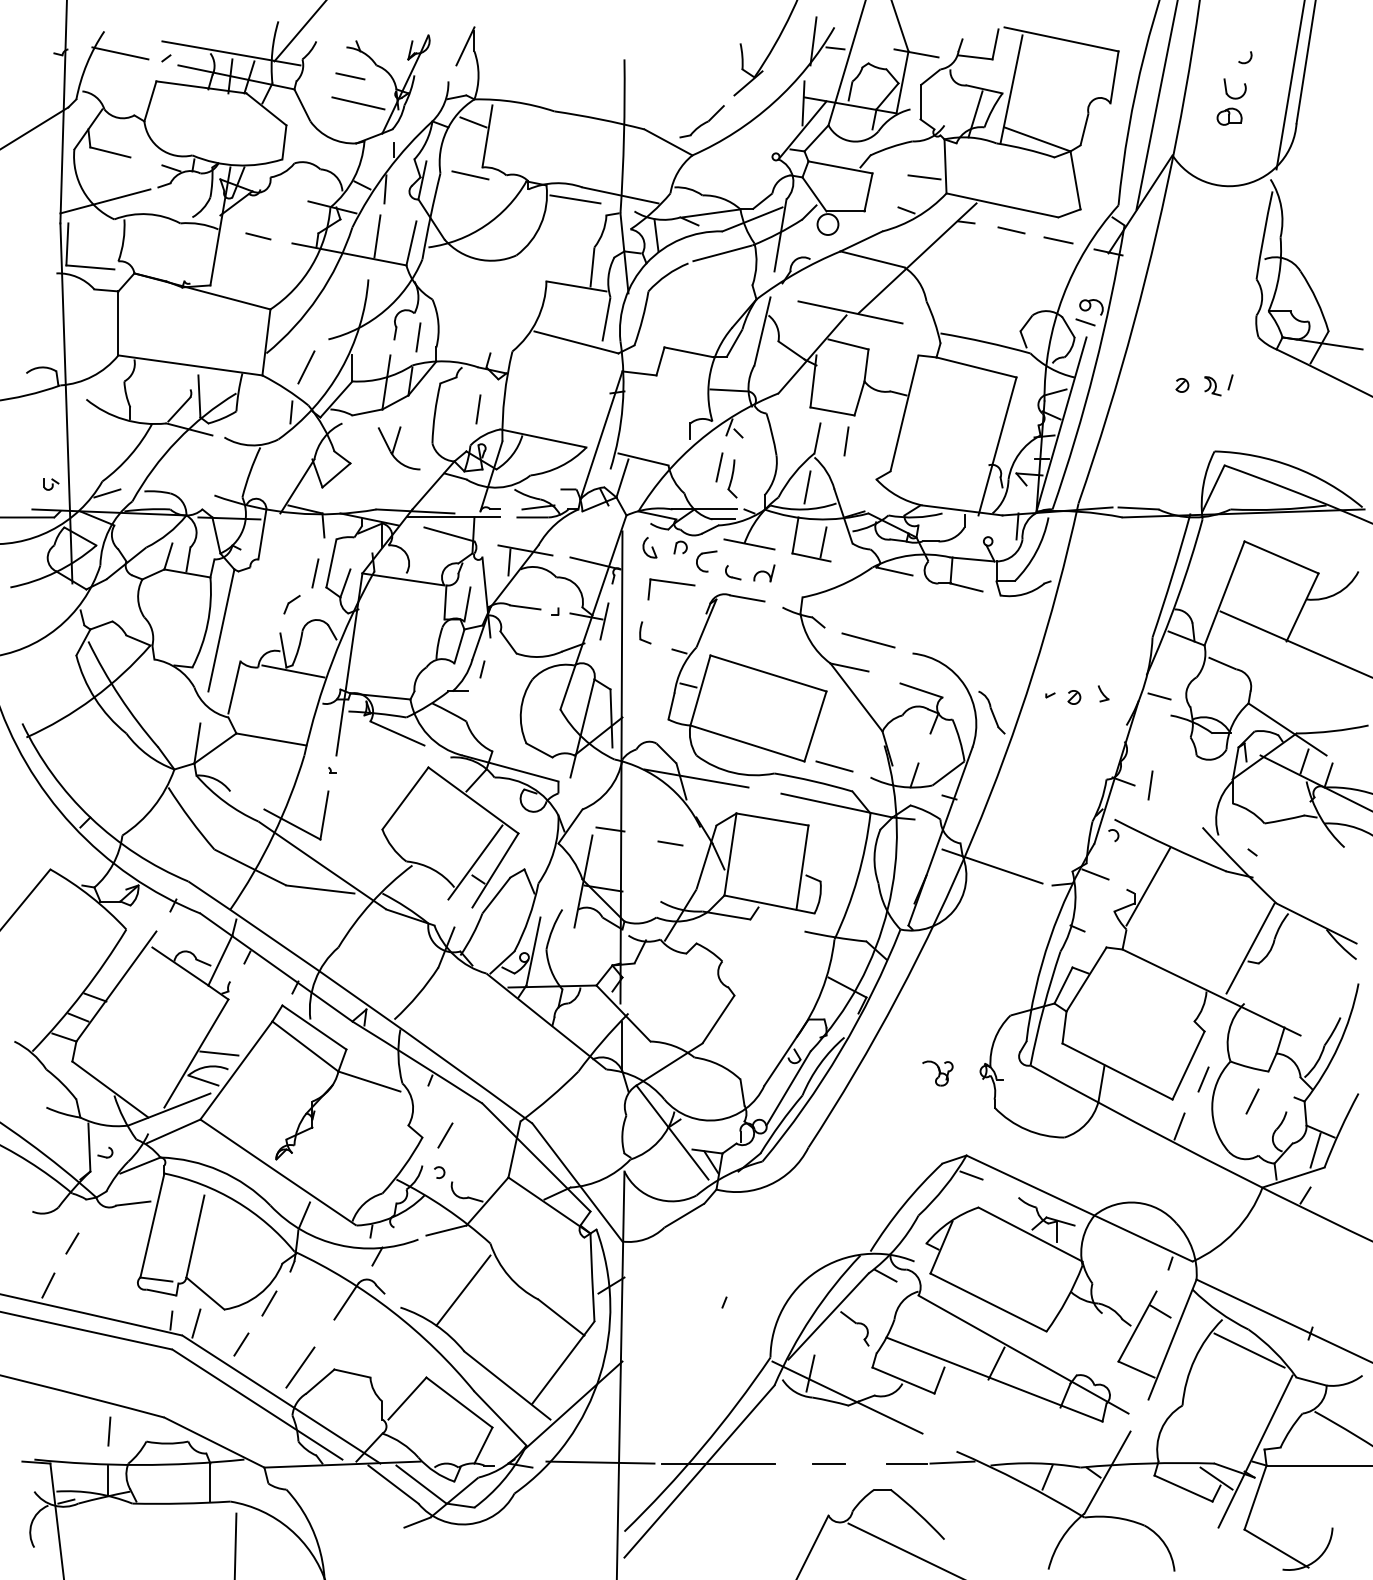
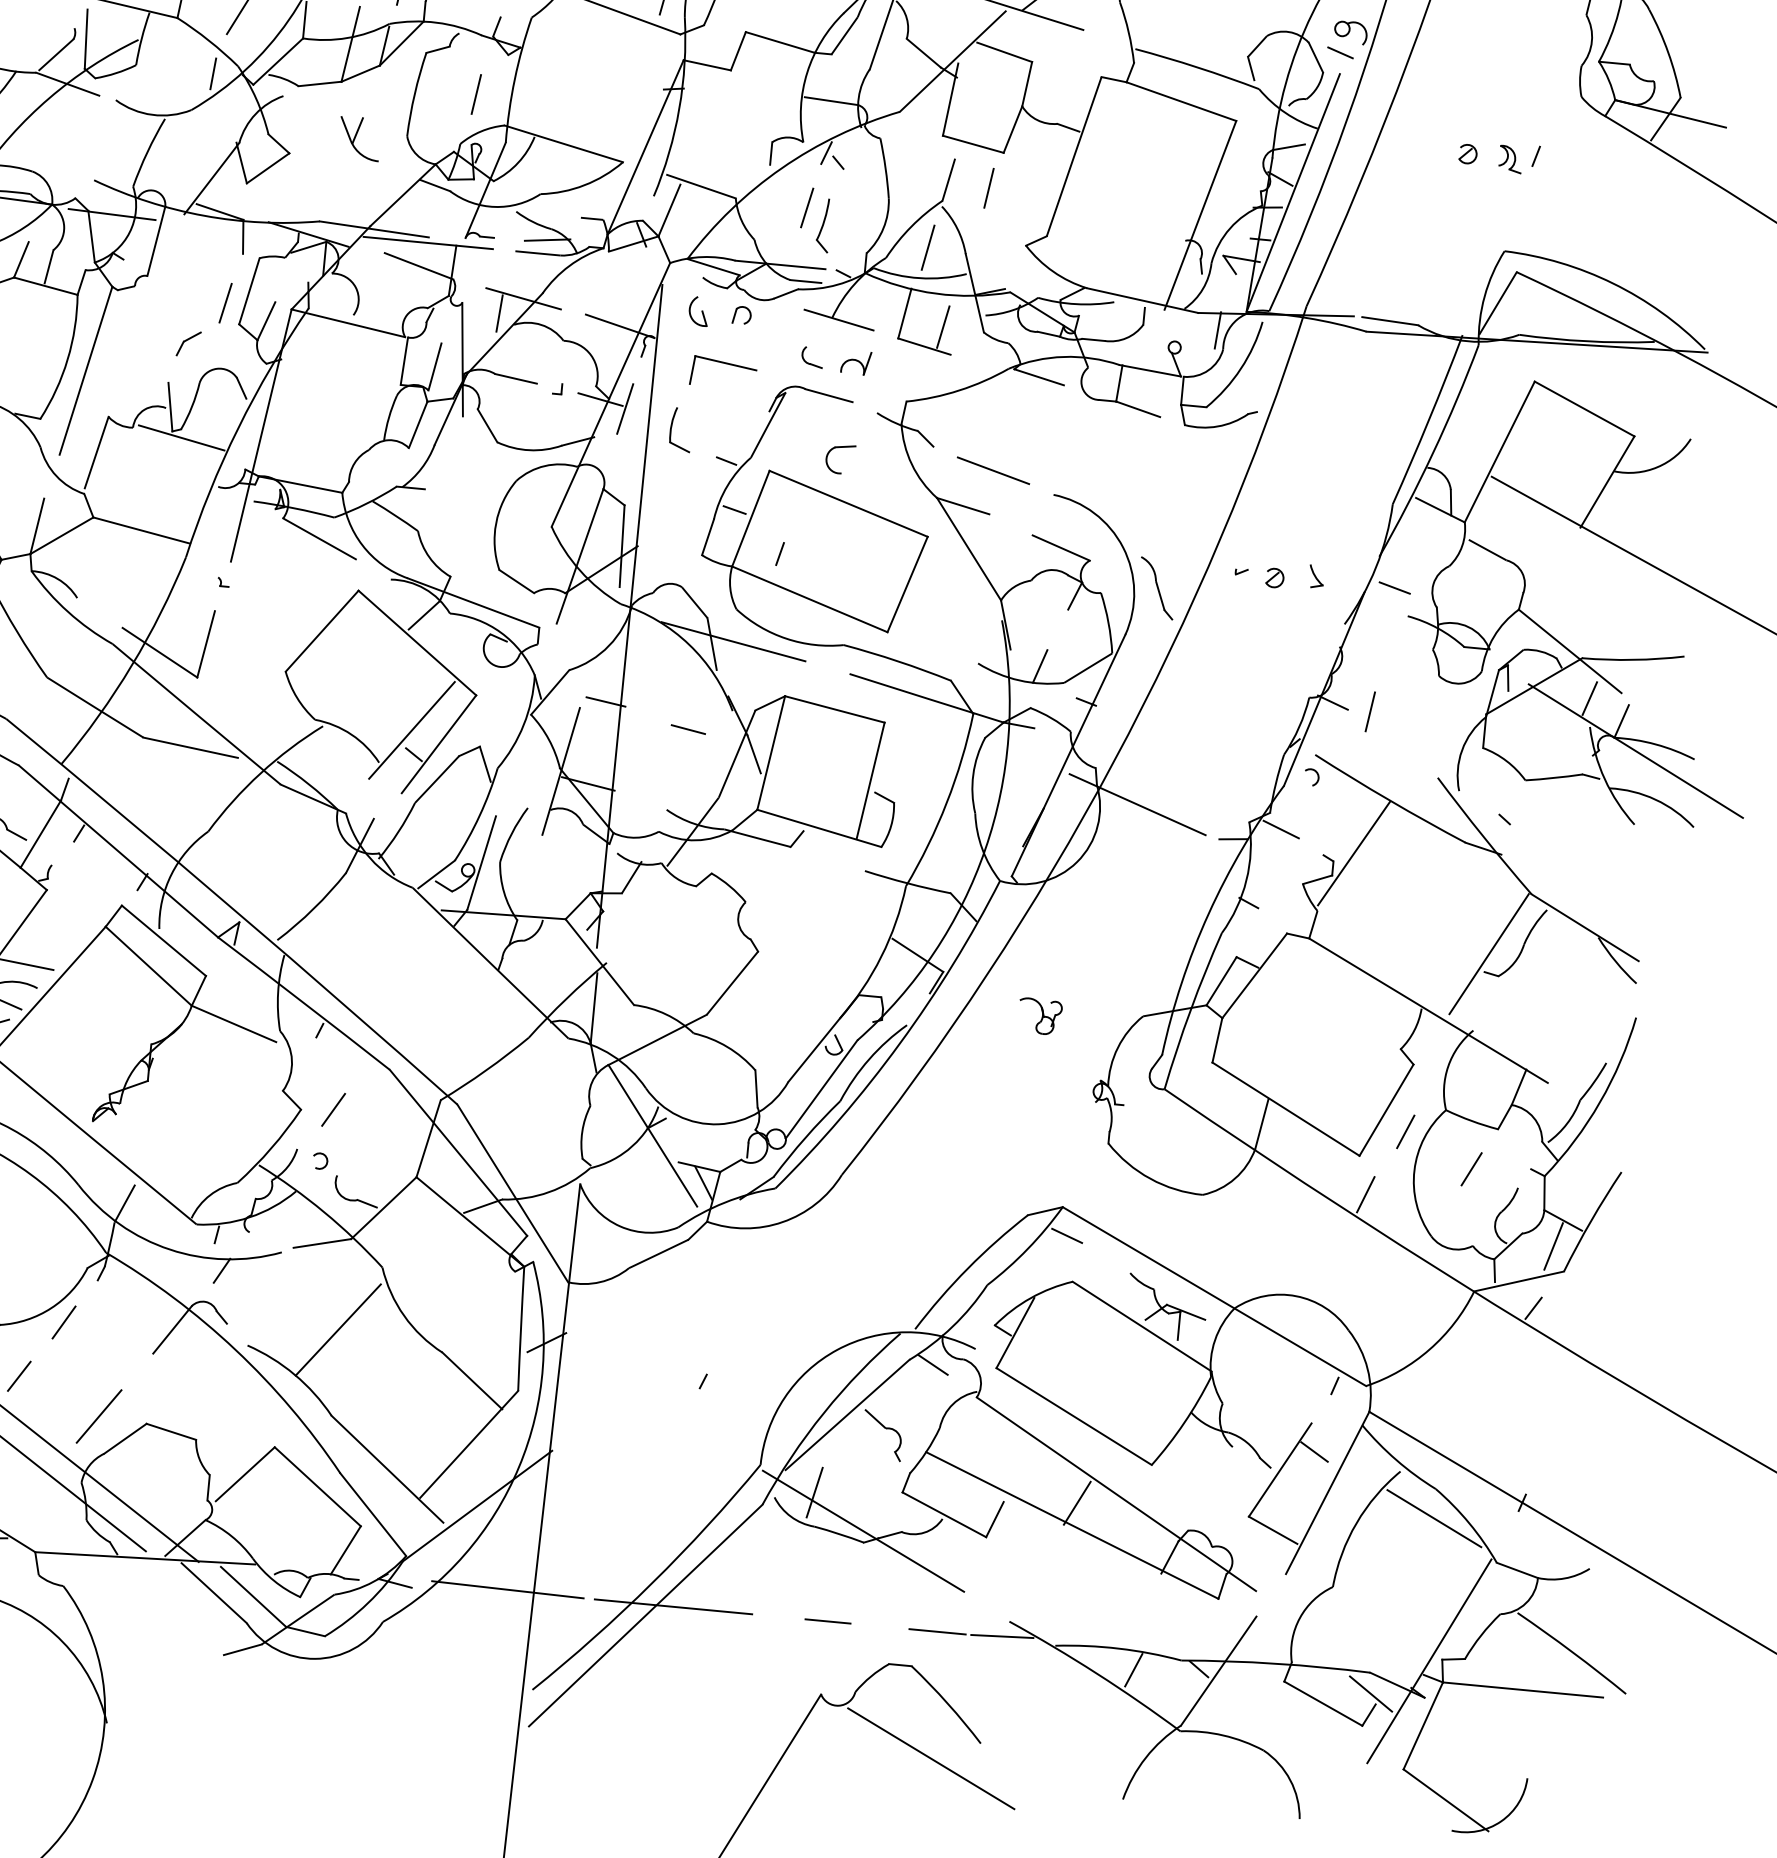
part: (398, 448) -> (358, 138), size x0.7
part: (704, 554) -> (838, 449), moved
part: (645, 632) -> (681, 429), size x1.4
line: (482, 669) -> (780, 554), moved
line: (834, 766) -> (928, 643), removed
part: (937, 1073) -> (1039, 1016), moved

